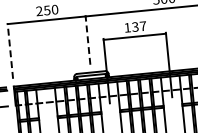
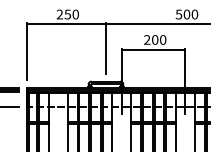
text: (135, 26) -> (155, 39), 137 -> 200
line: (88, 40) -> (106, 48), dashed -> solid
line: (10, 50) -> (26, 51), dashed -> solid

